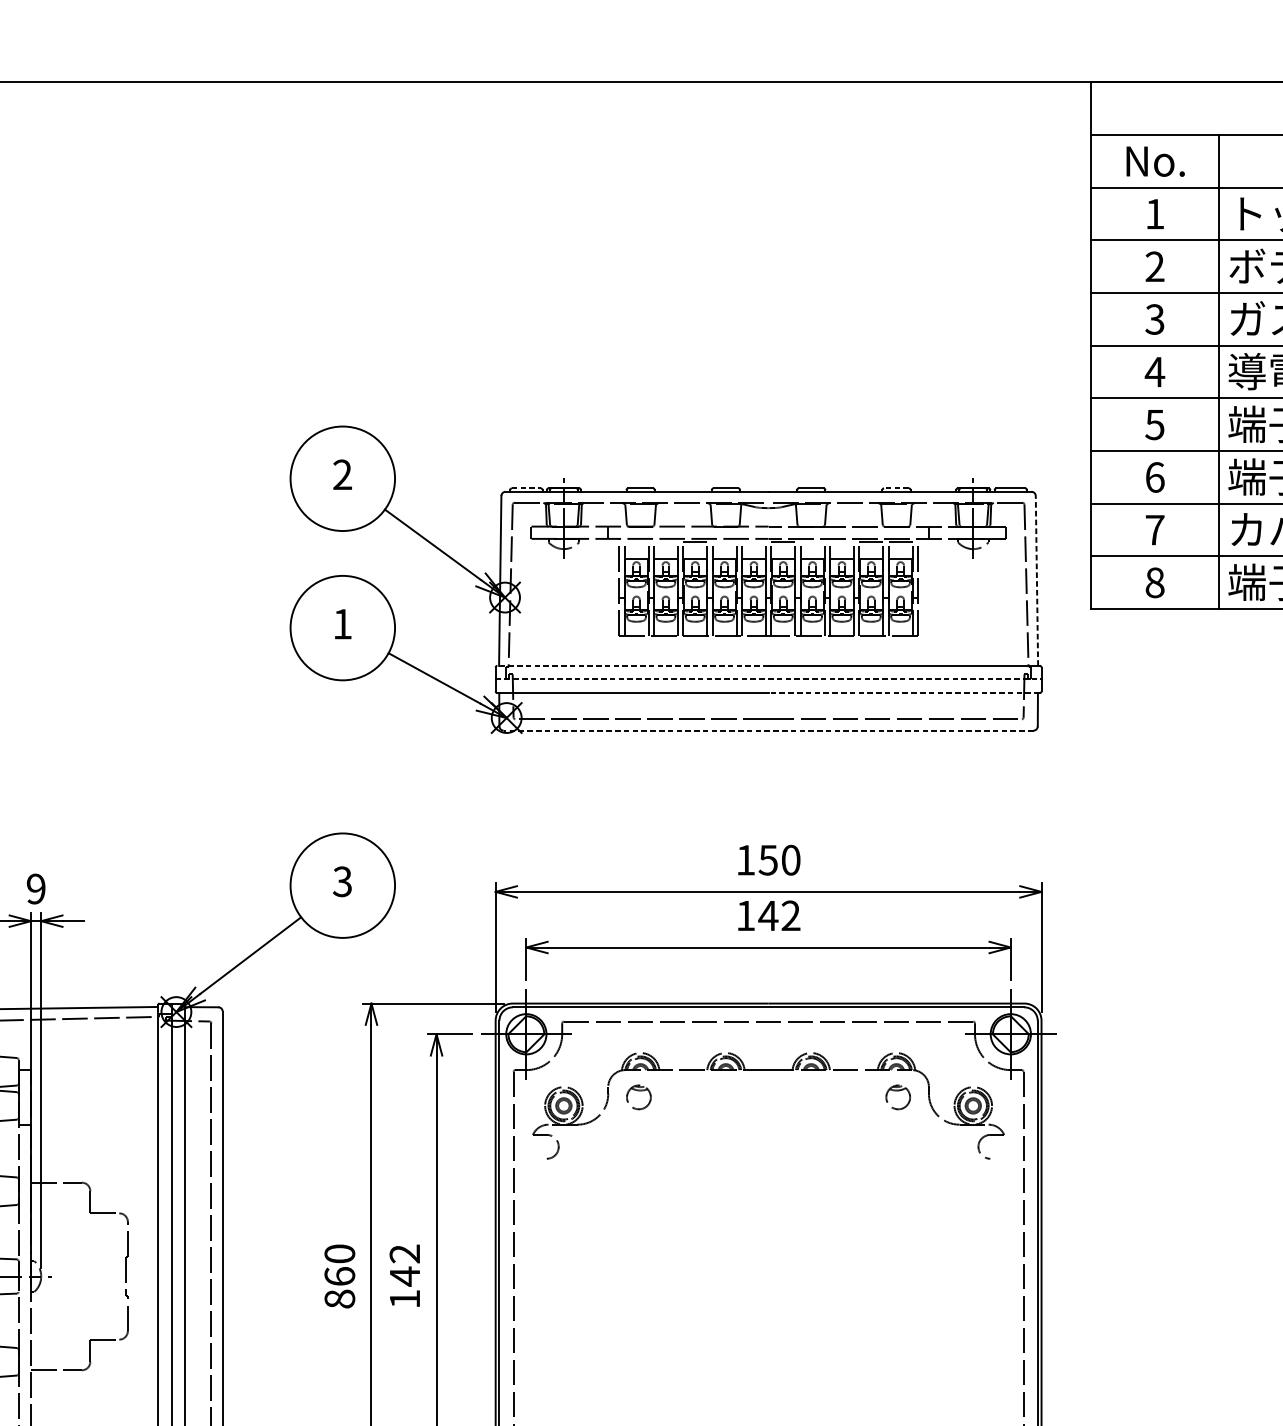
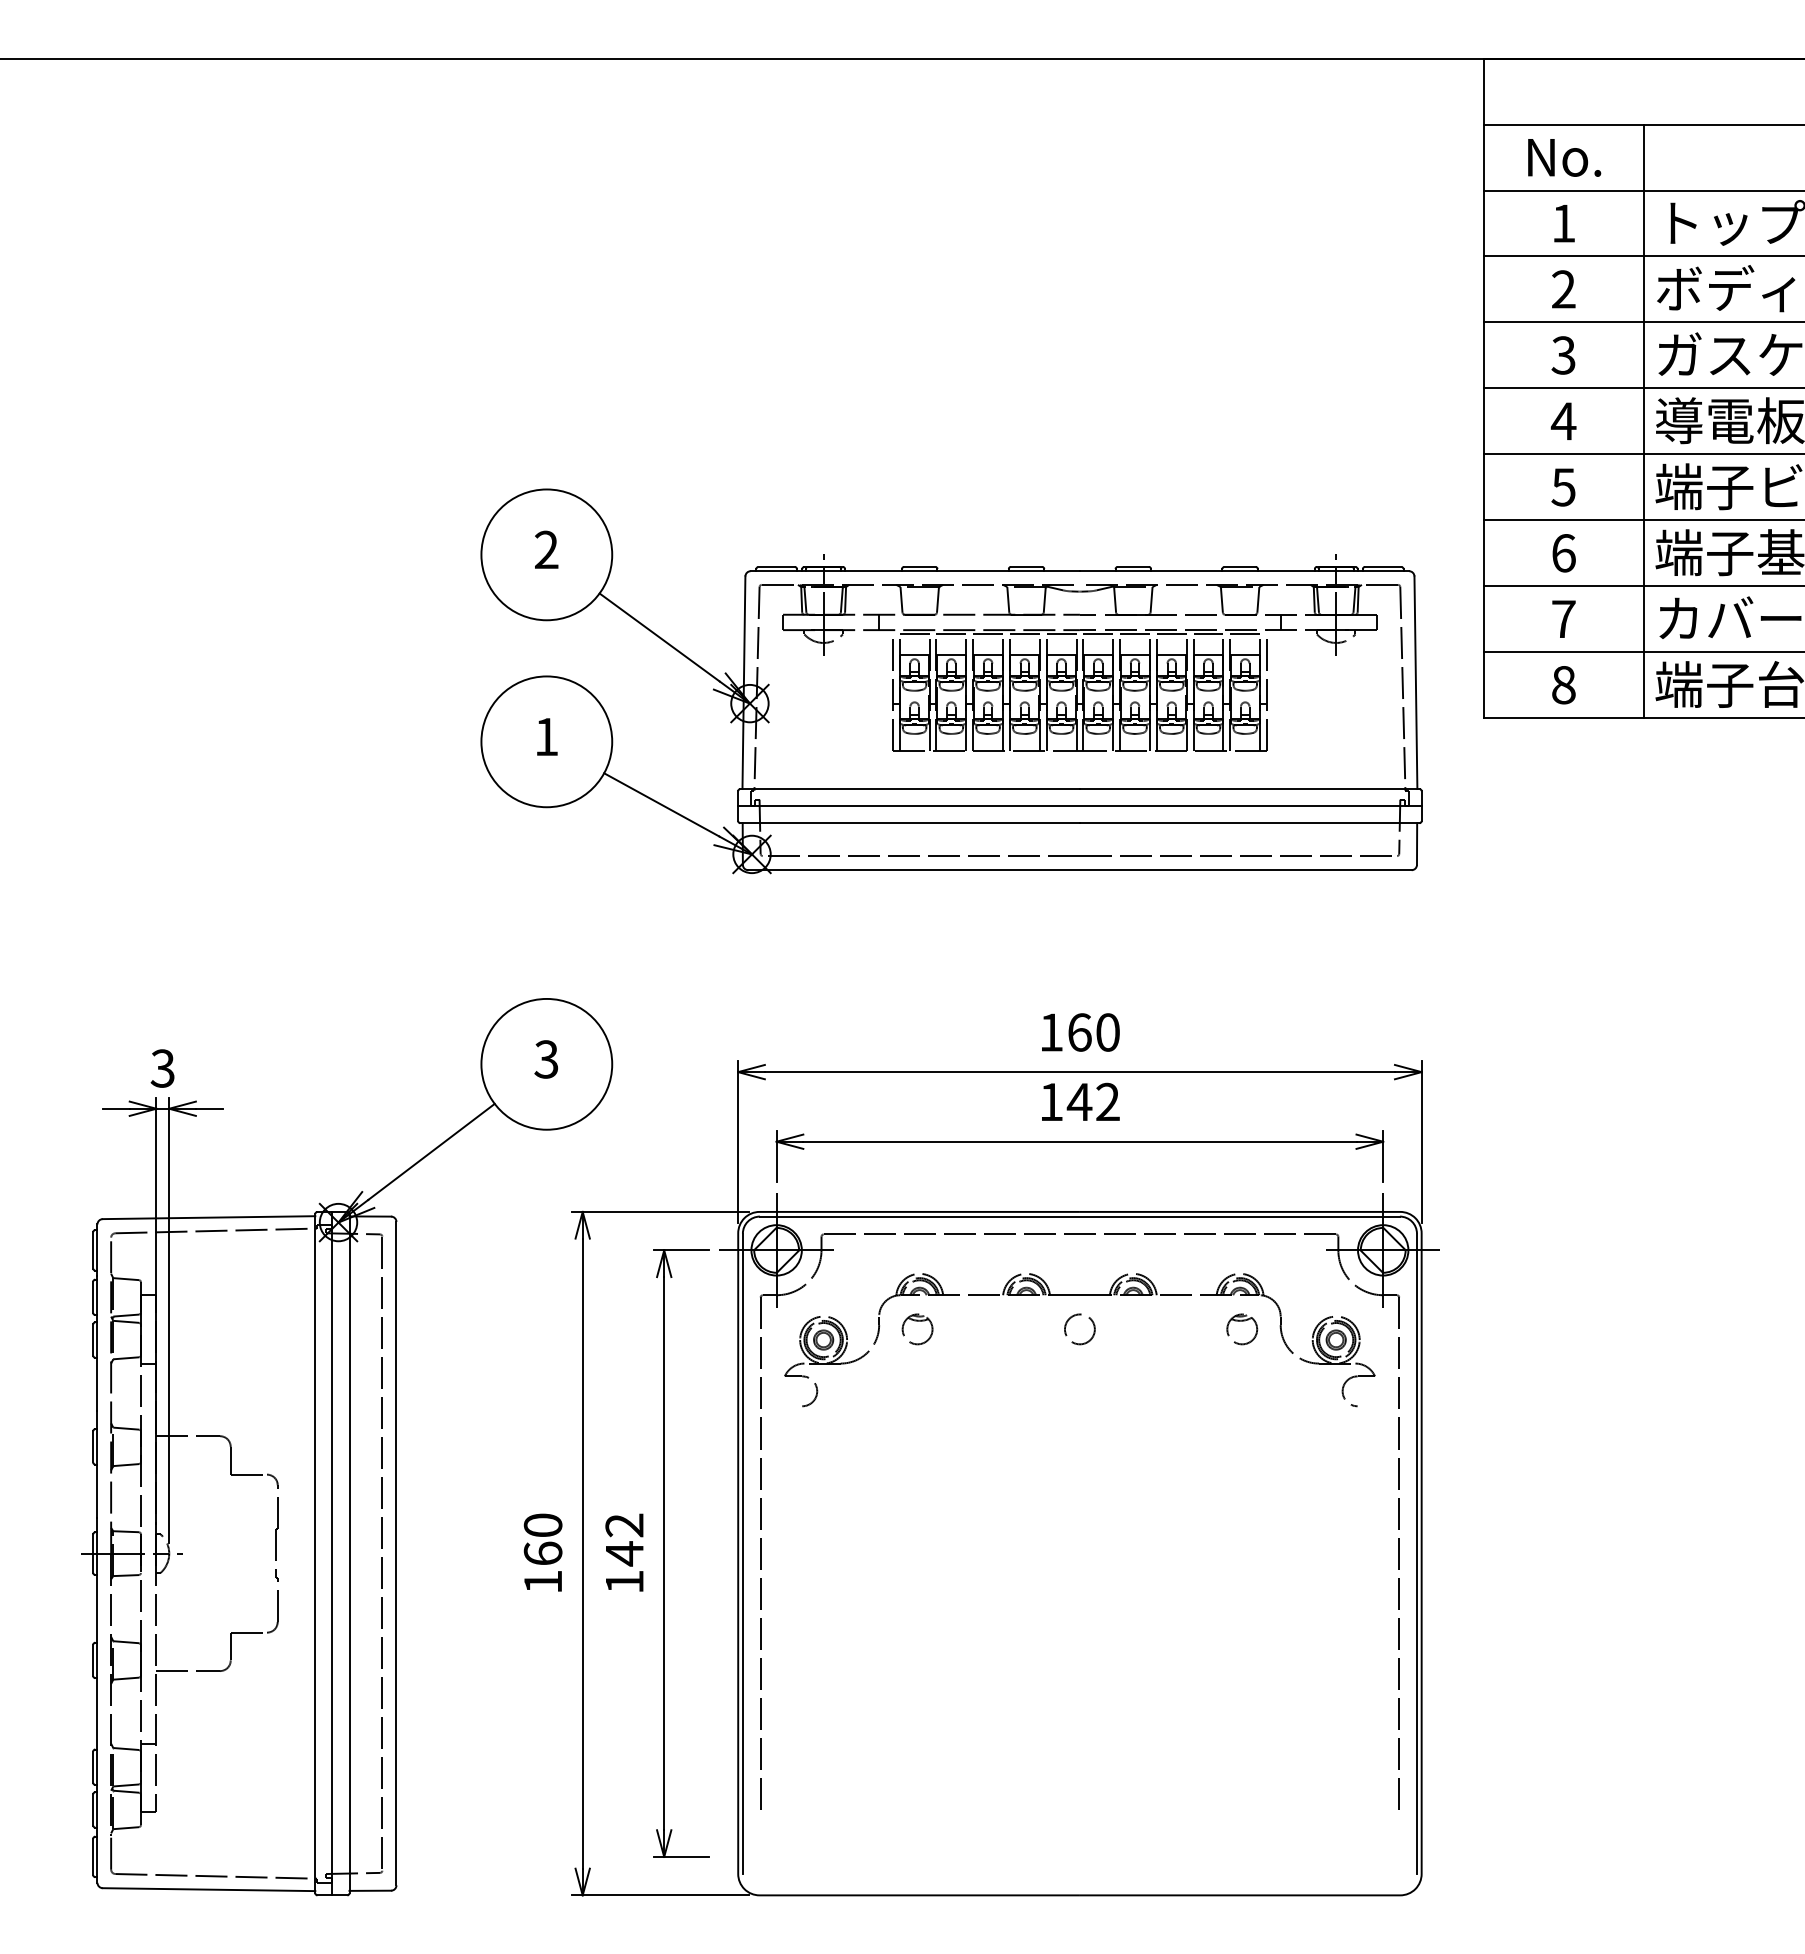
line: (527, 488) -> (777, 566), dashed -> solid
line: (896, 488) -> (1240, 566), dashed -> solid
line: (636, 542) -> (914, 634), added
line: (666, 542) -> (951, 634), added
line: (724, 542) -> (1024, 634), added
line: (753, 542) -> (1061, 634), added
line: (812, 542) -> (1134, 634), added
line: (841, 542) -> (1171, 634), added
line: (1036, 580) -> (1415, 682), dashed -> solid
line: (633, 666) -> (910, 789), dashed -> solid
line: (768, 679) -> (1079, 806), dashed -> solid
line: (904, 693) -> (1249, 823), dashed -> solid
line: (768, 730) -> (1079, 870), dashed -> solid
text: (768, 860) -> (1079, 1032), 150 -> 160
text: (35, 889) -> (162, 1068), 9 -> 3
circle: (768, 1097) -> (1079, 1329), added
text: (340, 1298) -> (543, 1581), 860 -> 160

